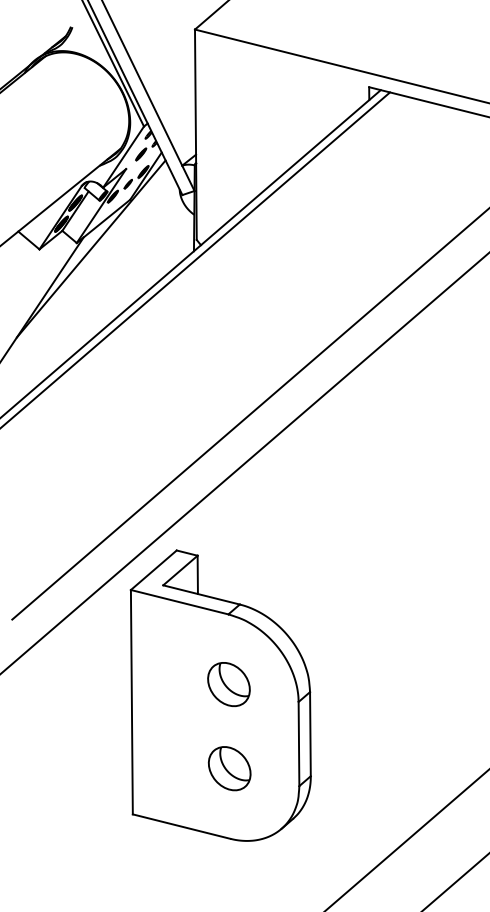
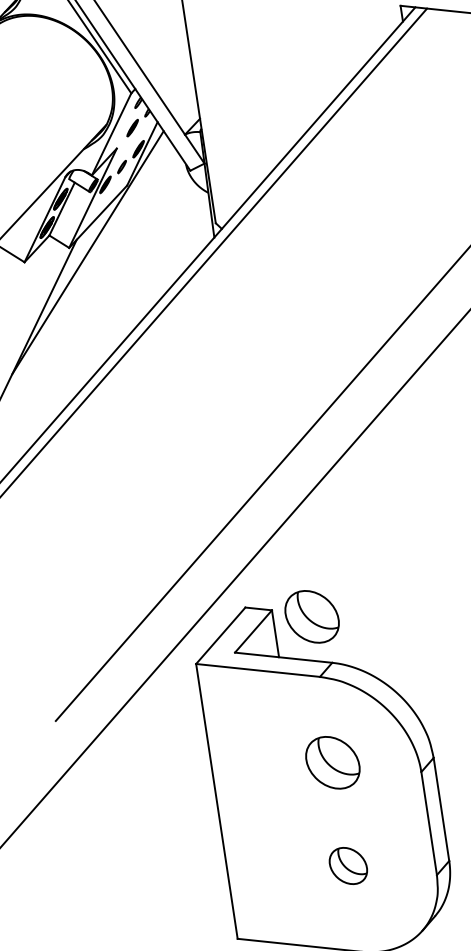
part: (228, 565) -> (311, 616), added
part: (229, 768) -> (348, 865), size x0.7

